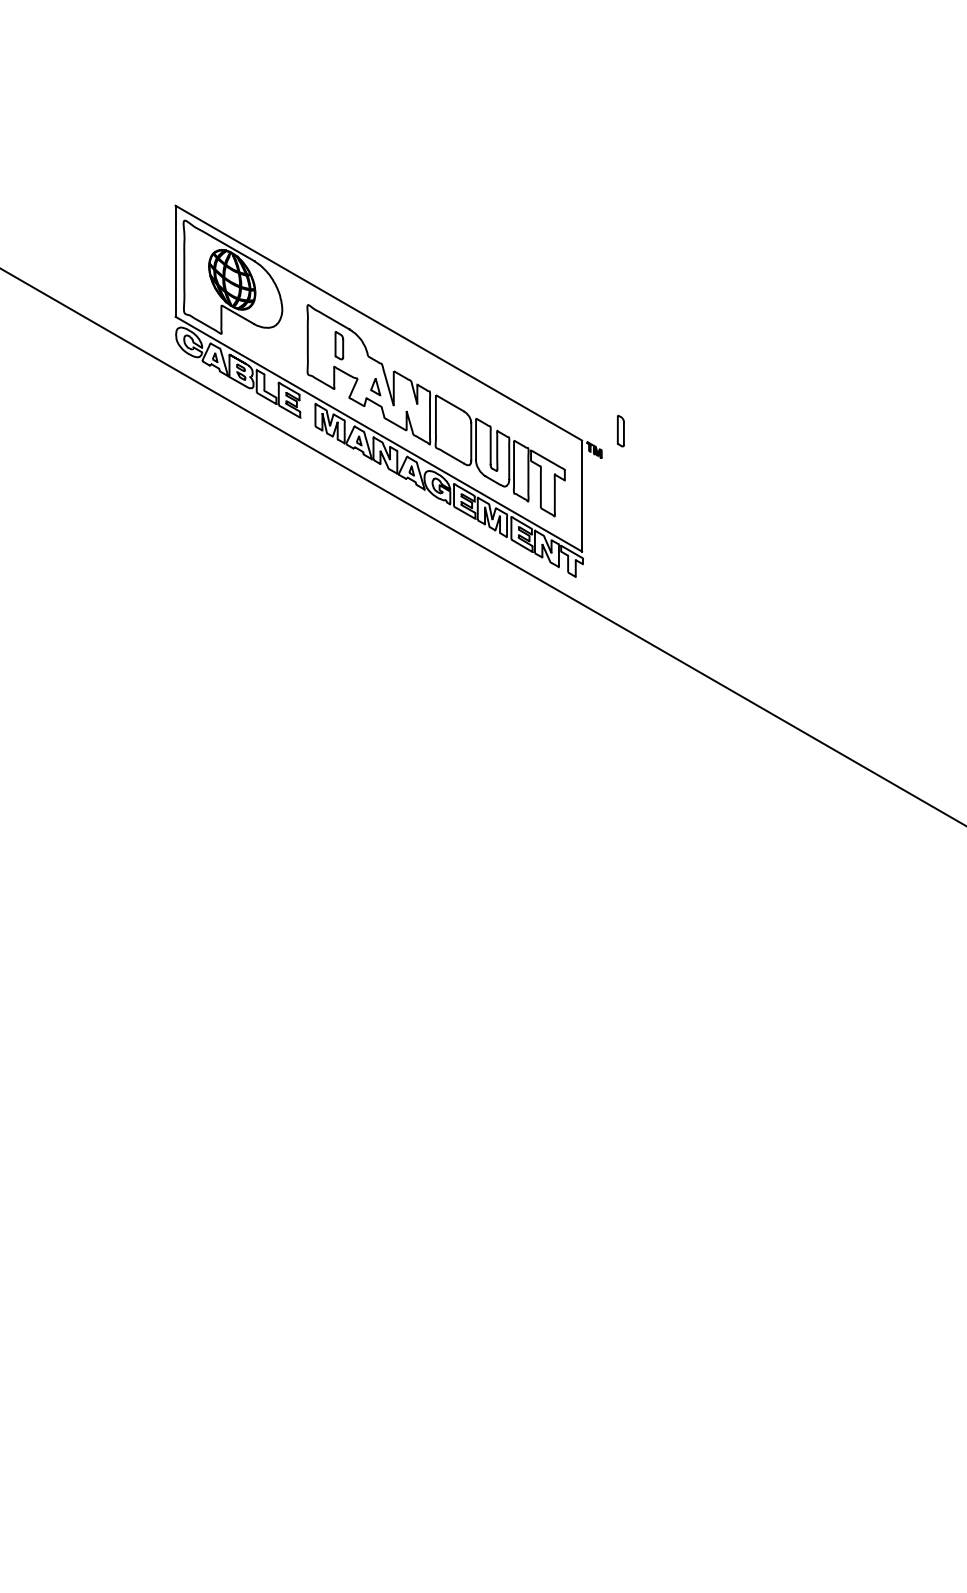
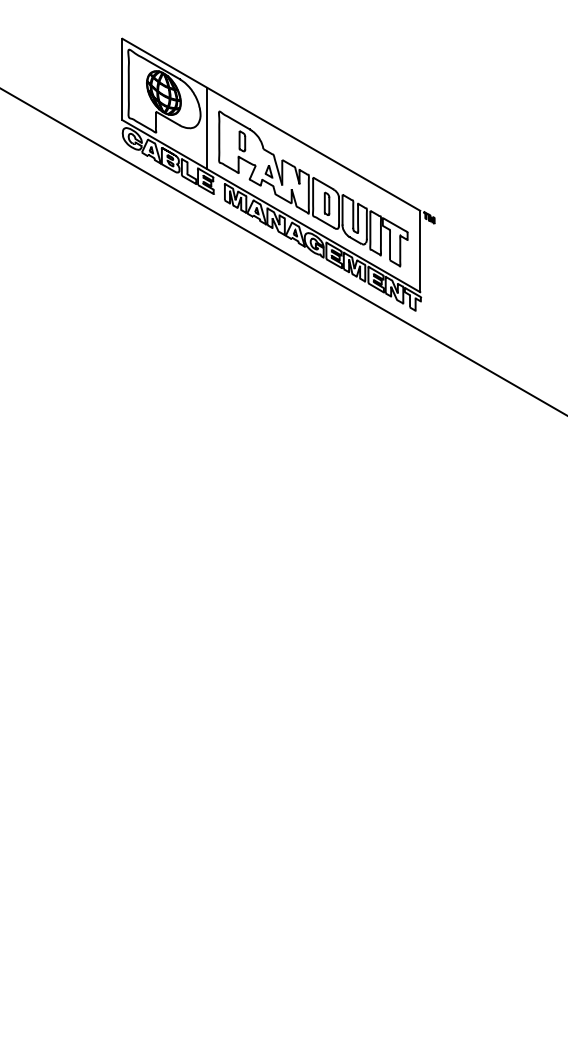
line: (291, 327) -> (207, 127), added
part: (620, 430) -> (326, 203), moved

